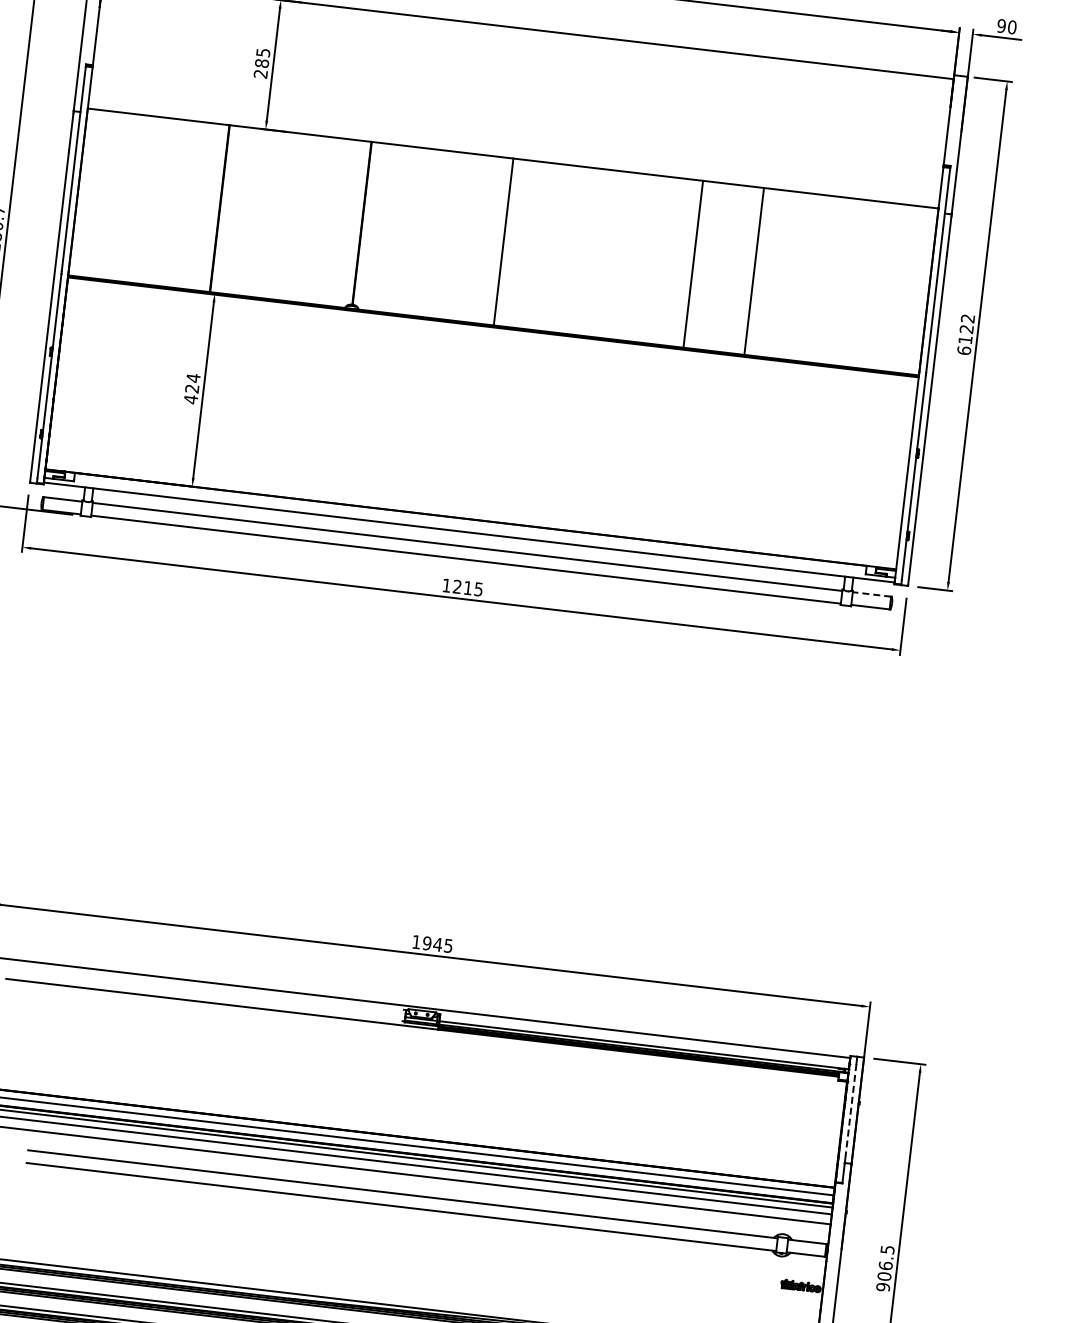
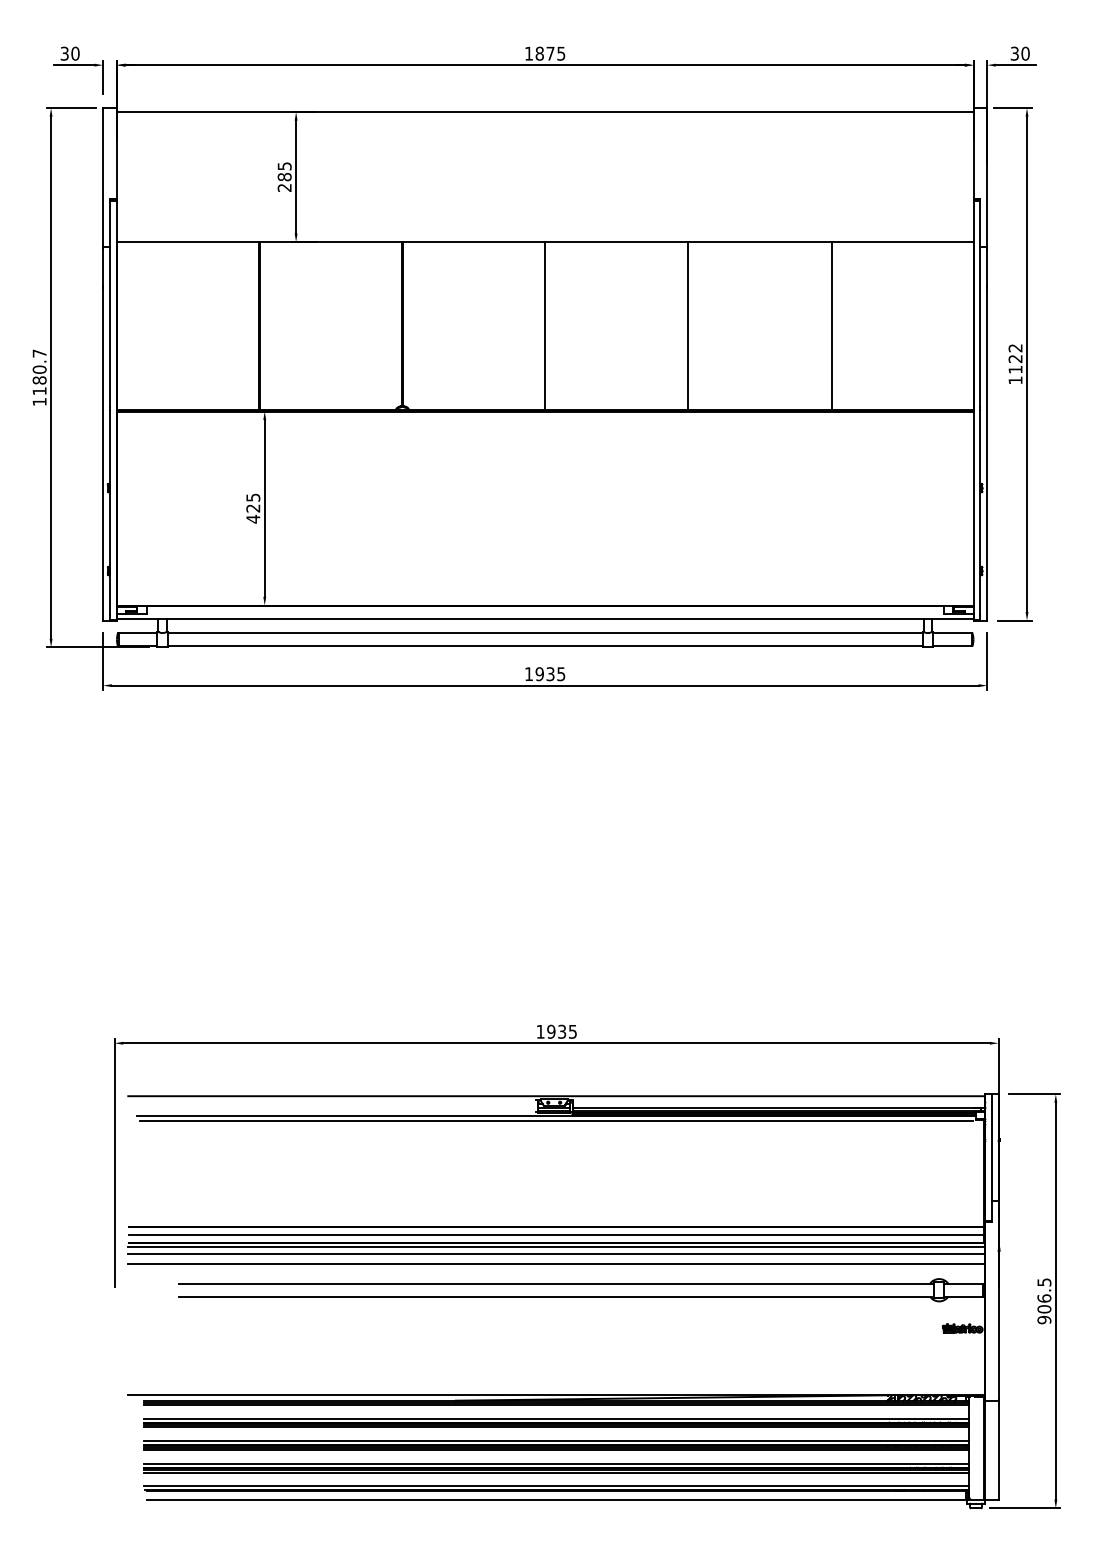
text: (1001, 25) -> (1014, 53), 90 -> 30
line: (693, 264) -> (688, 326), moved
line: (753, 271) -> (831, 326), moved
text: (964, 350) -> (1015, 380), 6122 -> 1122
text: (193, 378) -> (253, 497), 424 -> 425
text: (462, 587) -> (544, 674), 1215 -> 1935
line: (871, 594) -> (951, 633), dashed -> solid
text: (437, 944) -> (561, 1031), 1945 -> 1935
line: (421, 1032) -> (556, 1120), added
line: (850, 1111) -> (991, 1149), dashed -> solid

